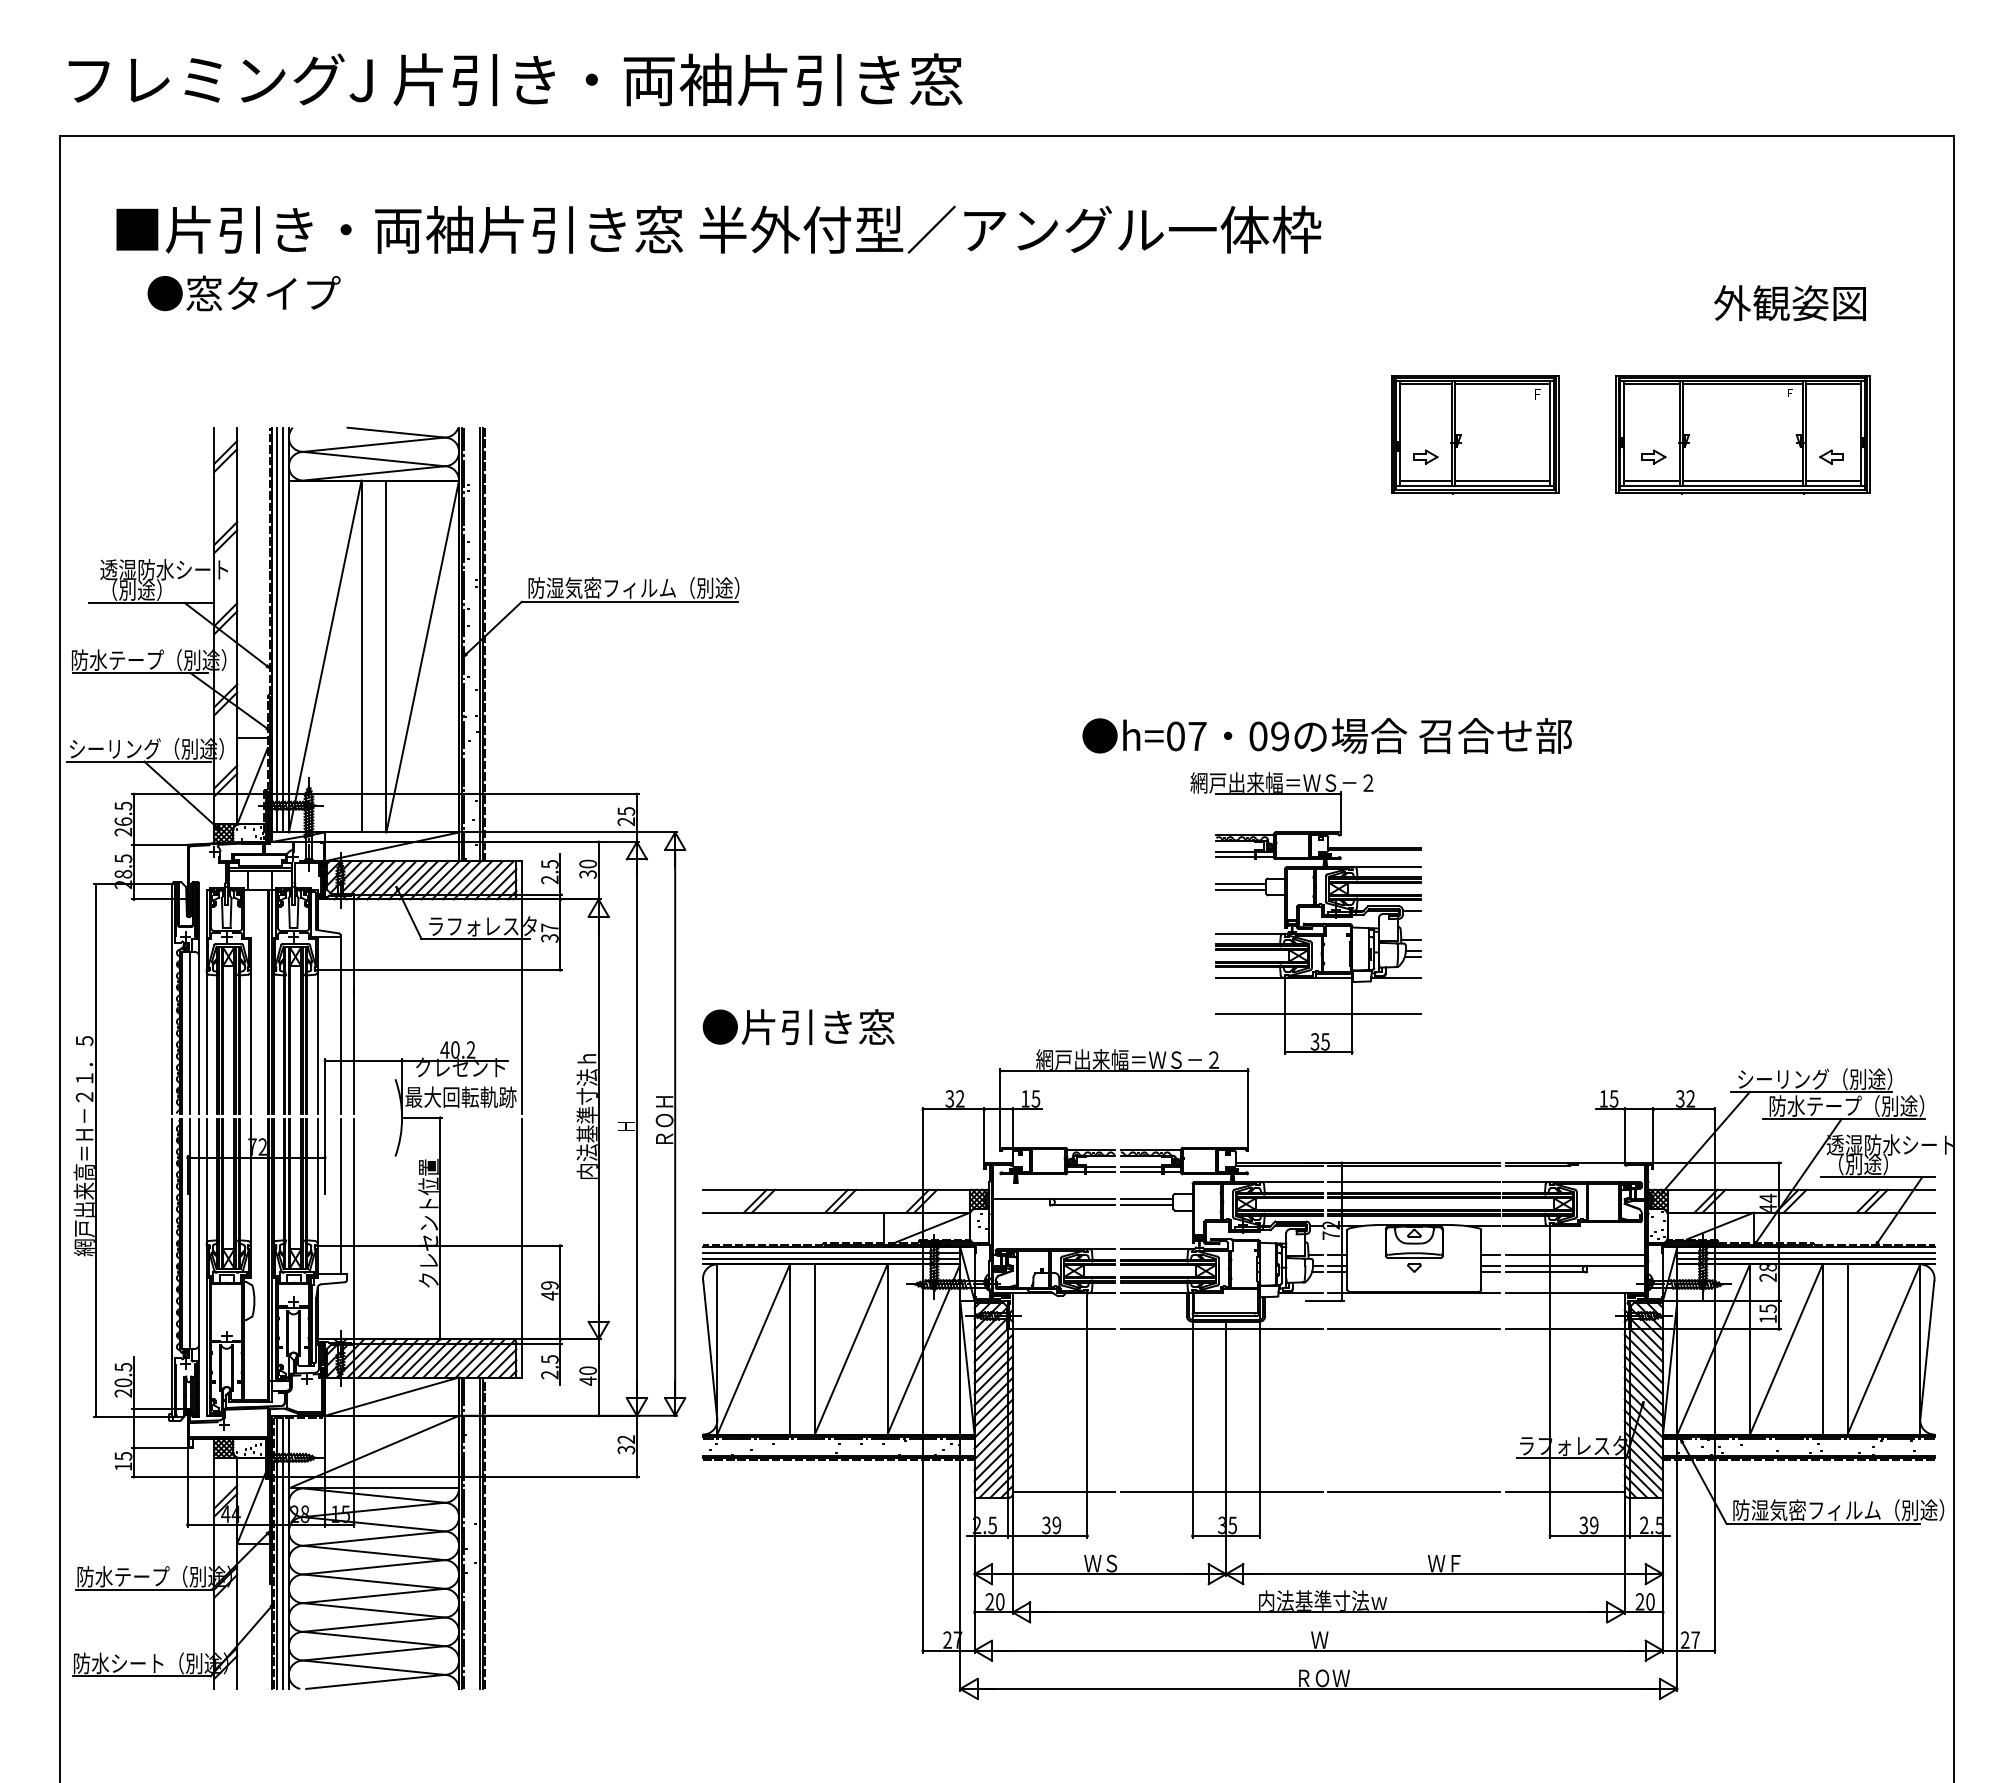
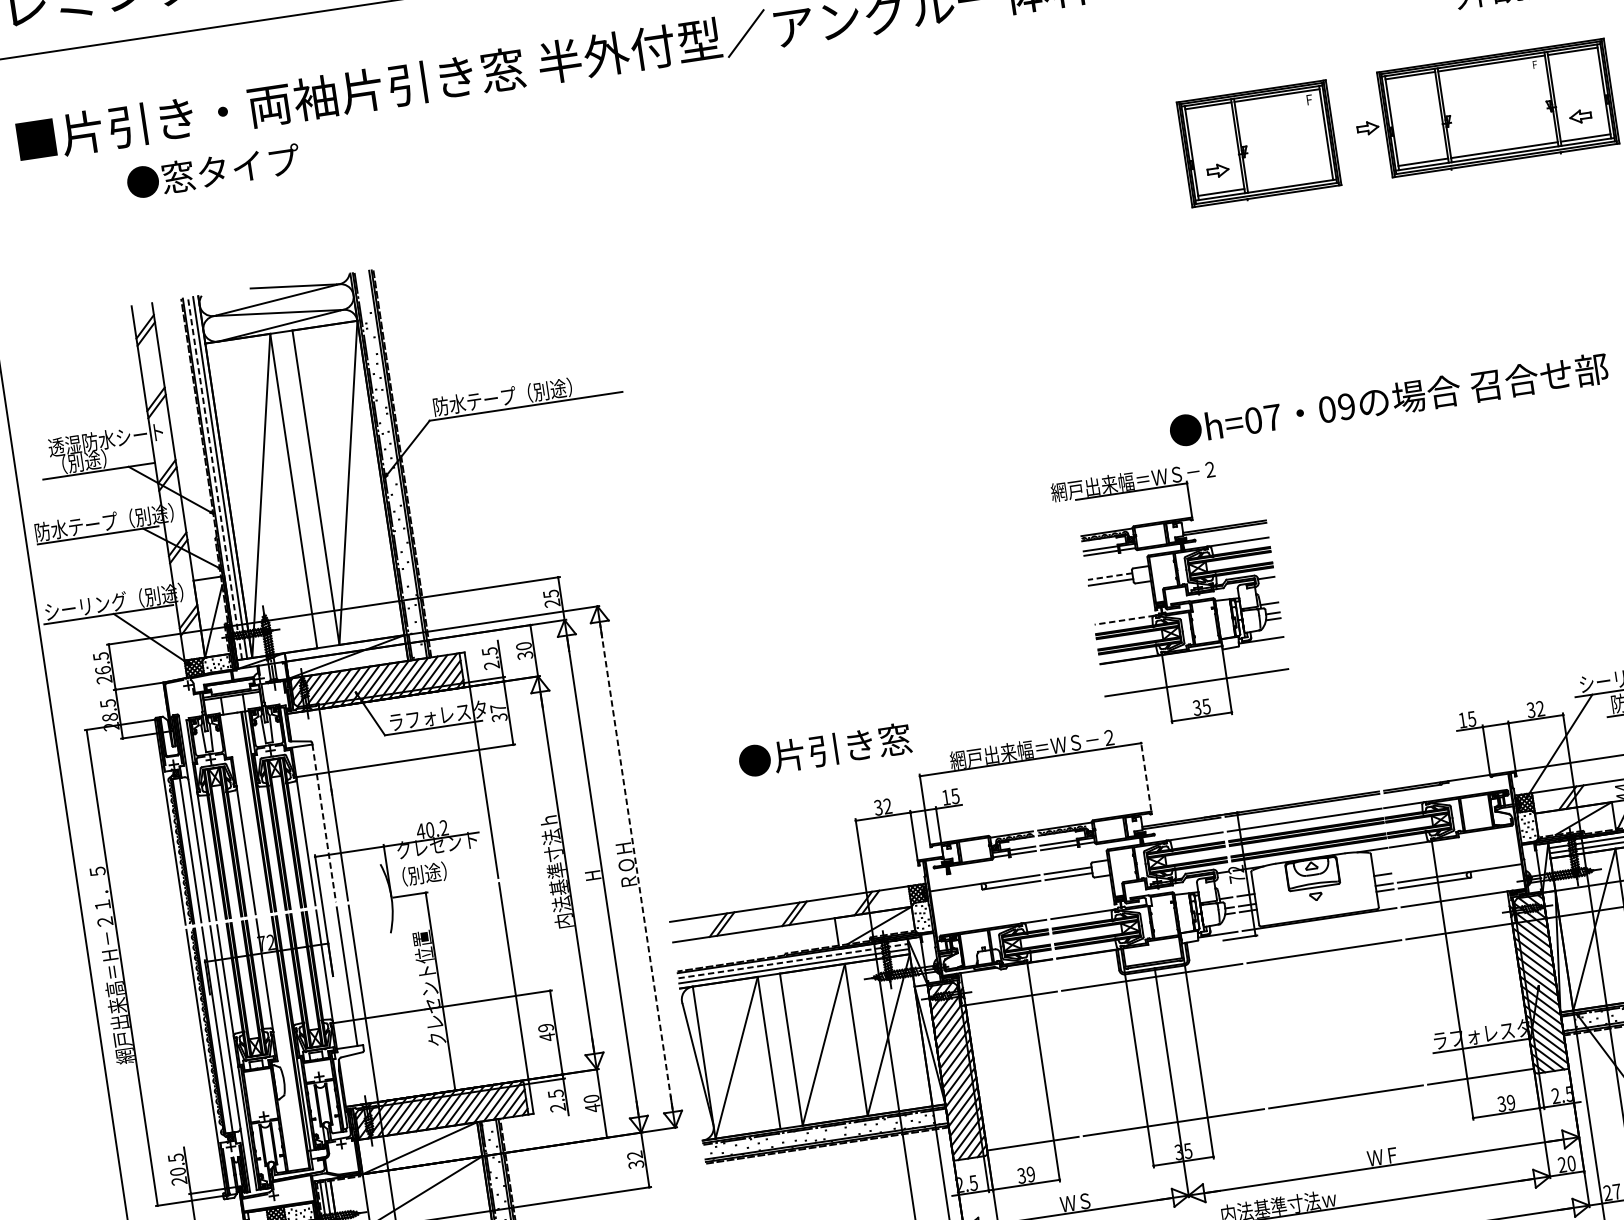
text: (243, 293) -> (213, 171), moved
part: (1653, 456) -> (1367, 127), moved
line: (1502, 481) -> (1289, 182), removed
text: (642, 587) -> (535, 391), 防湿気密フィルム（別途） -> 防水テープ（別途）
line: (277, 629) -> (215, 478), solid -> dashed
text: (1327, 735) -> (1388, 399), moved
line: (1241, 883) -> (1110, 576), solid -> dashed
line: (1250, 933) -> (1125, 619), solid -> dashed
line: (340, 1025) -> (324, 823), solid -> dashed
text: (798, 1027) -> (824, 750), moved
text: (460, 1097) -> (441, 871), 最大回転軌跡 -> （別途）
line: (1248, 1107) -> (1146, 775), solid -> dashed
line: (675, 1124) -> (636, 867), solid -> dashed
line: (831, 1252) -> (793, 960), solid -> dashed
line: (1575, 1254) -> (1458, 863), removed

